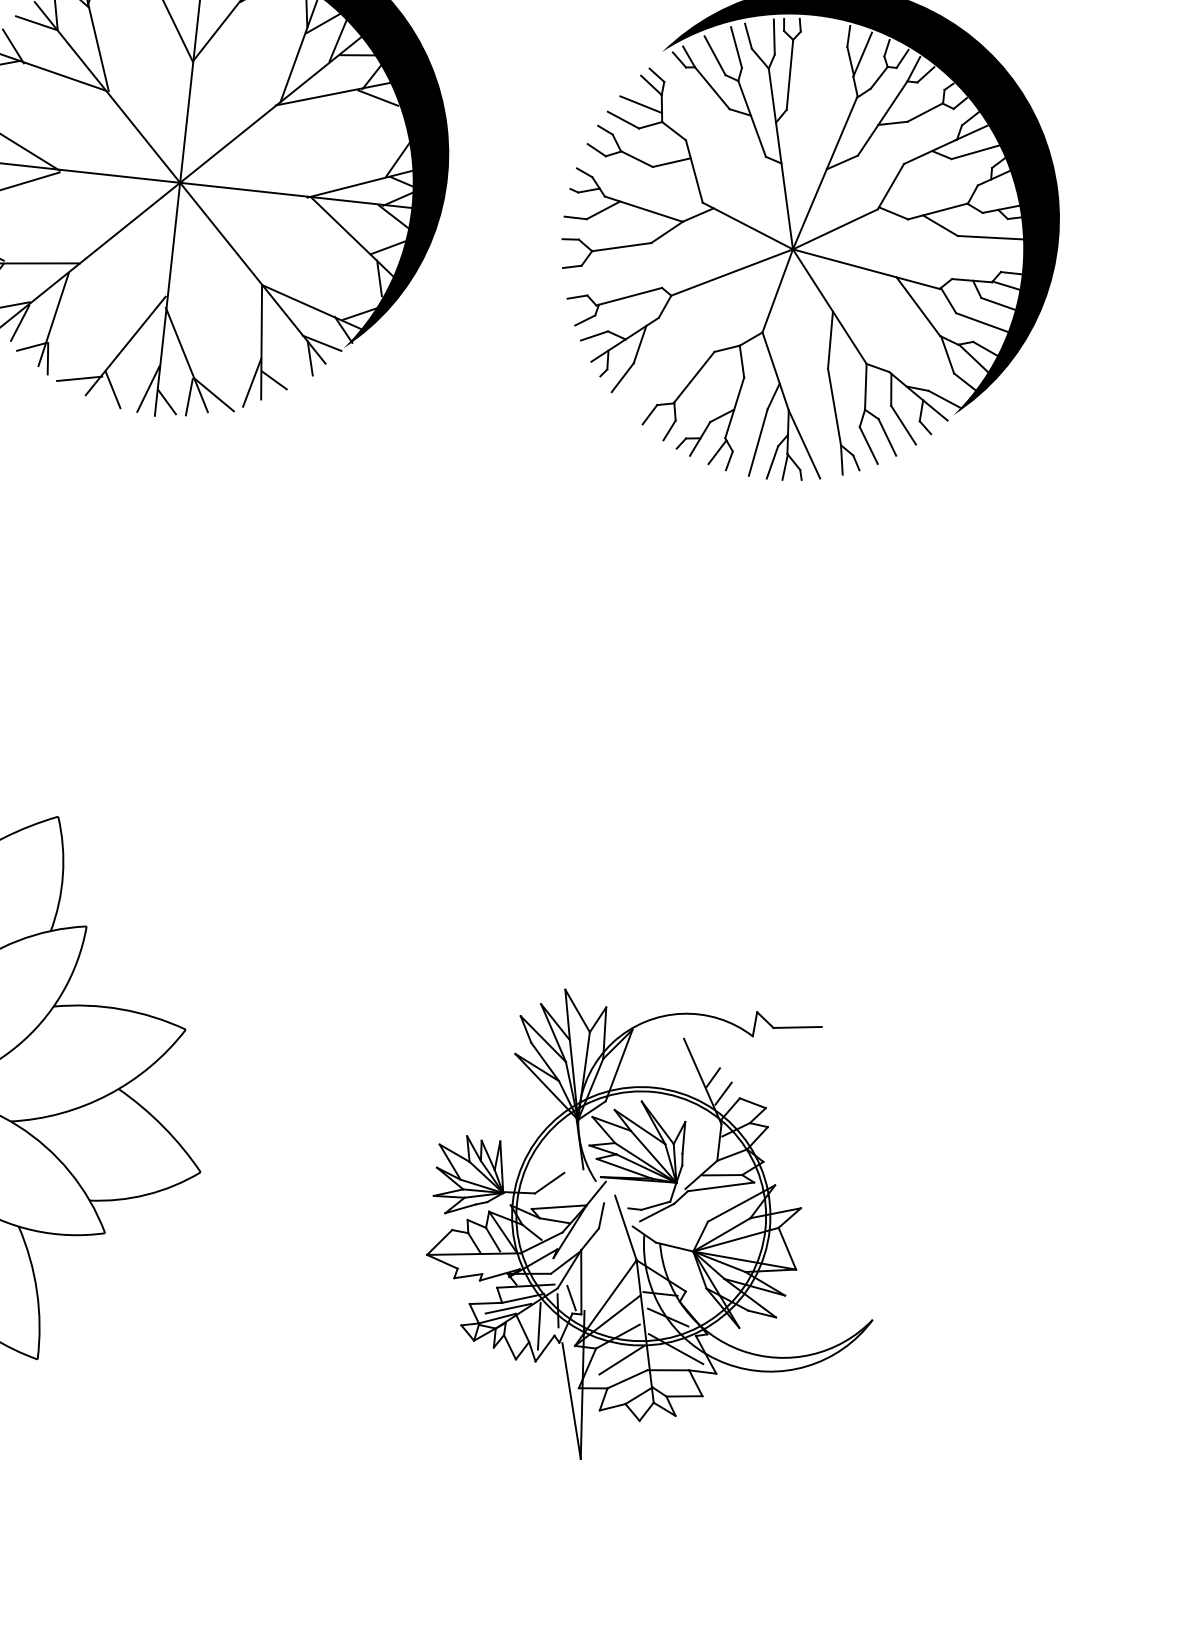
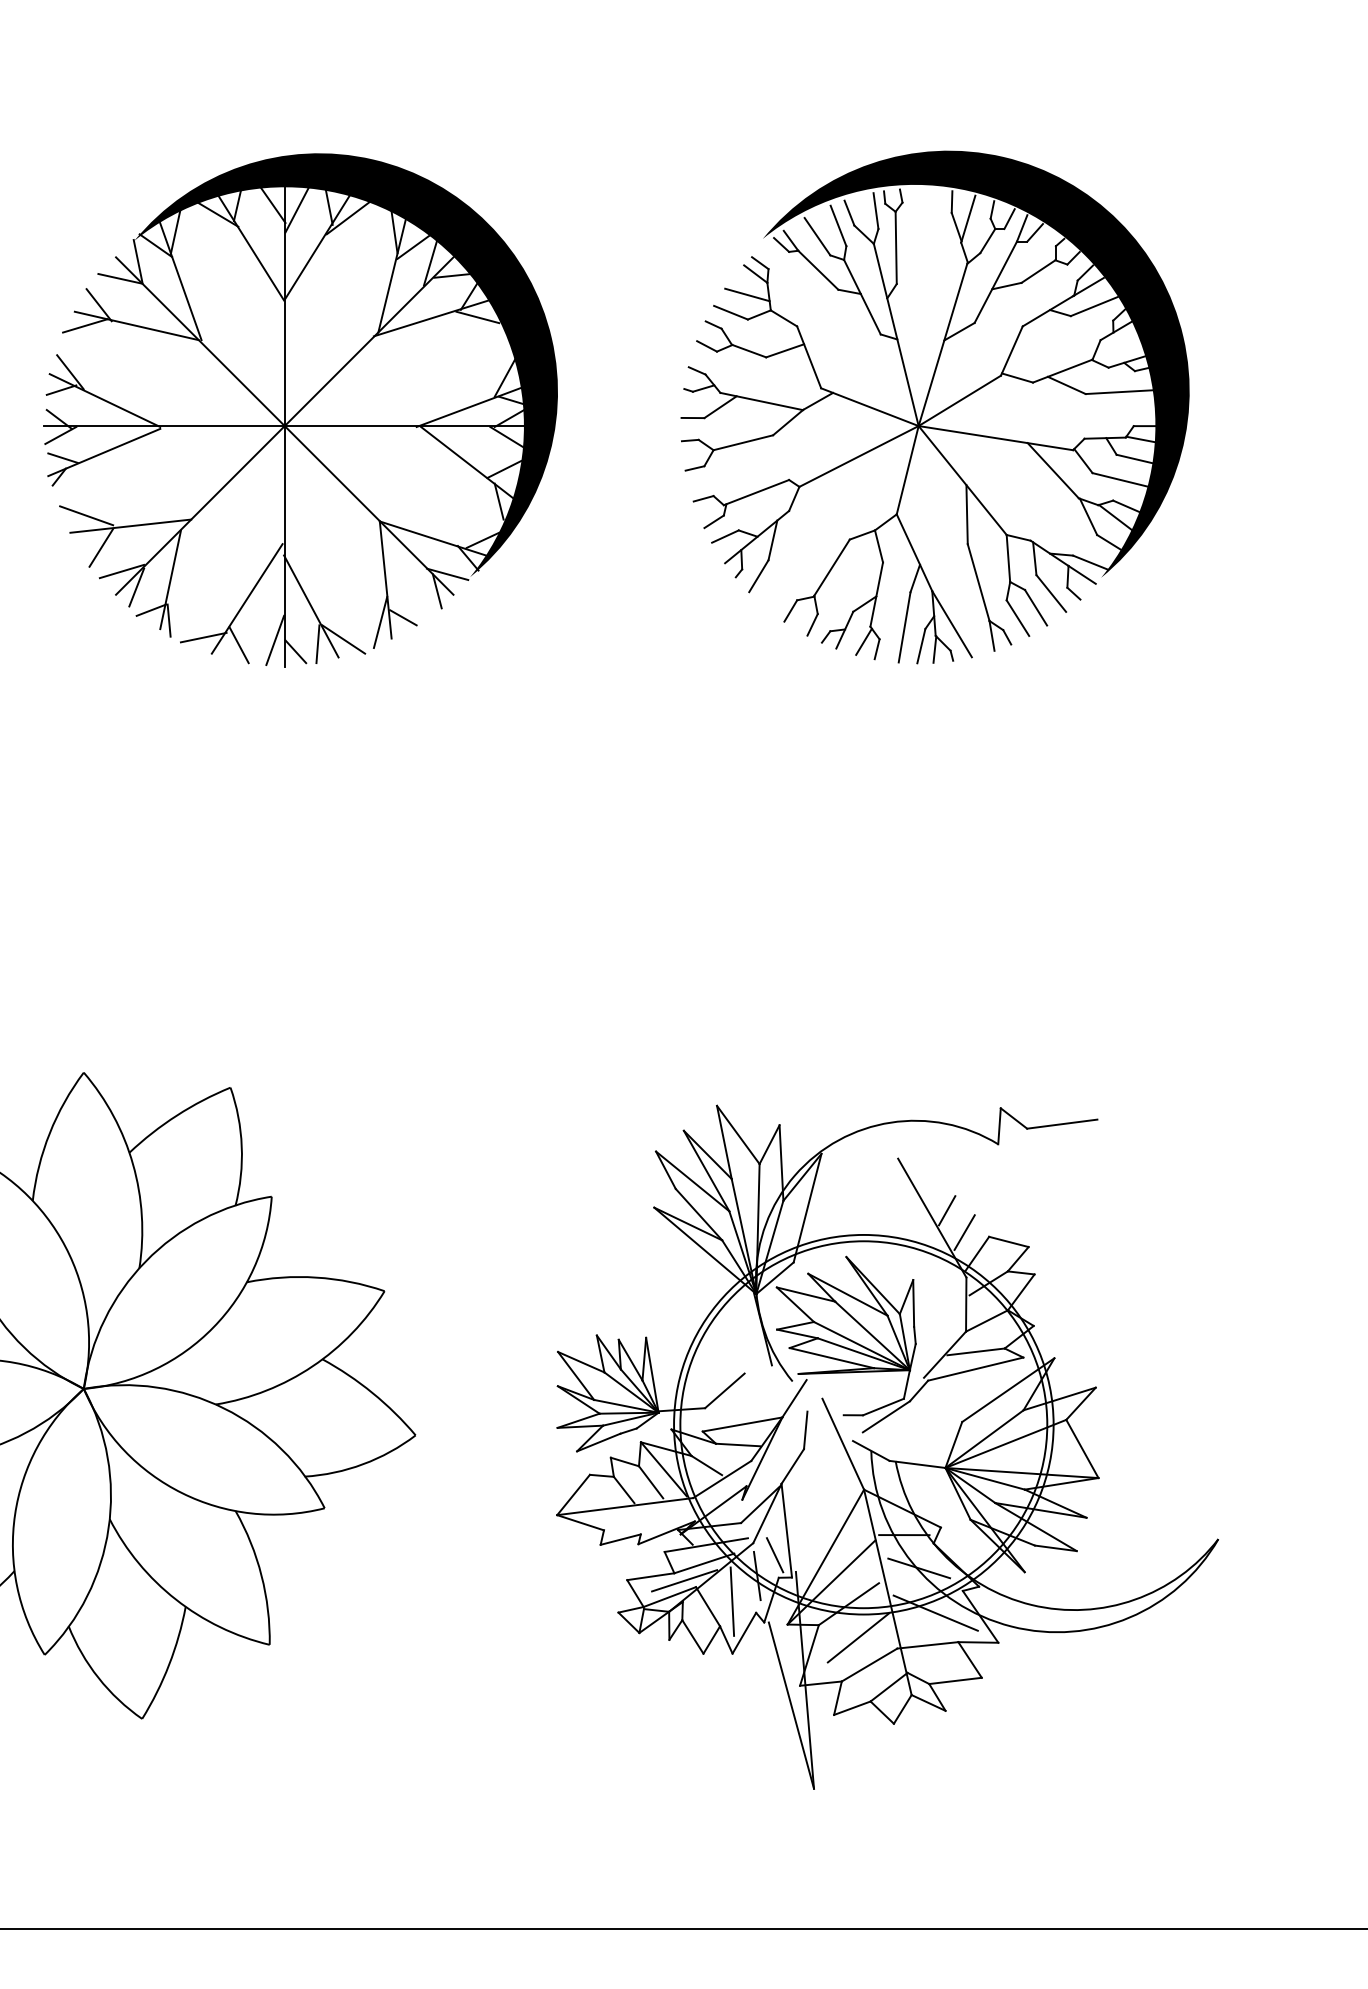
part: (655, 1232) -> (887, 1446), size x1.43

